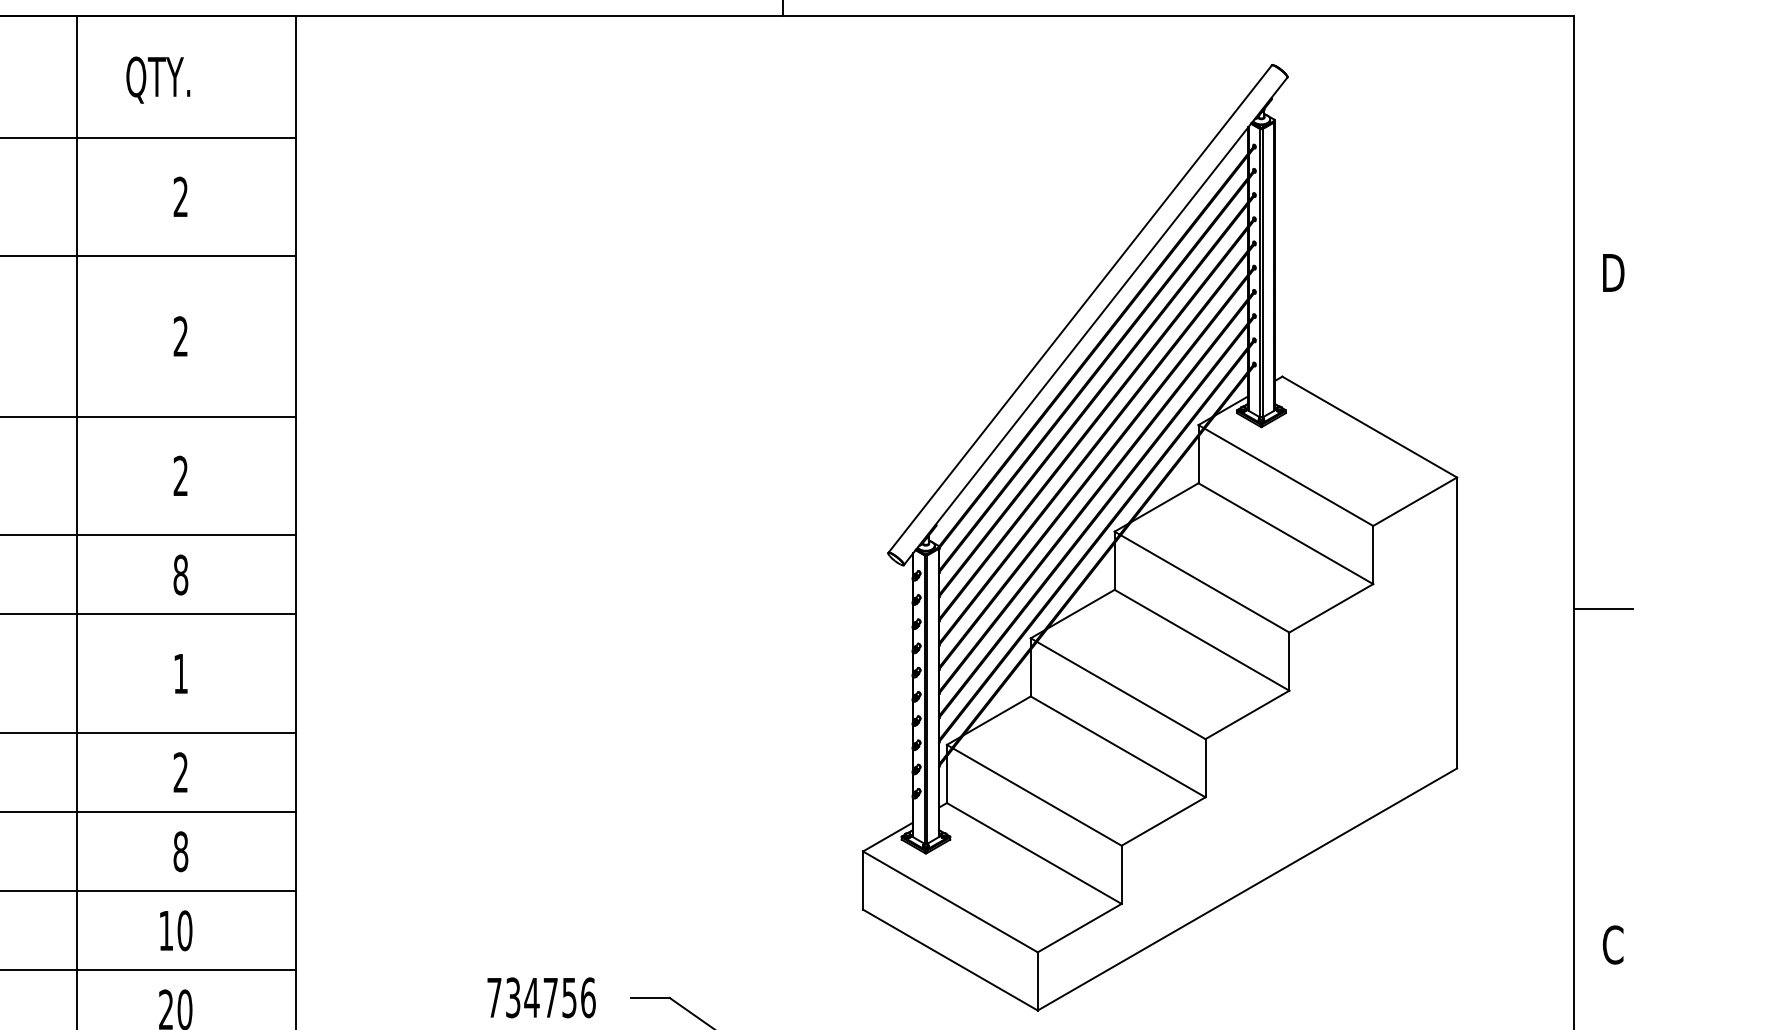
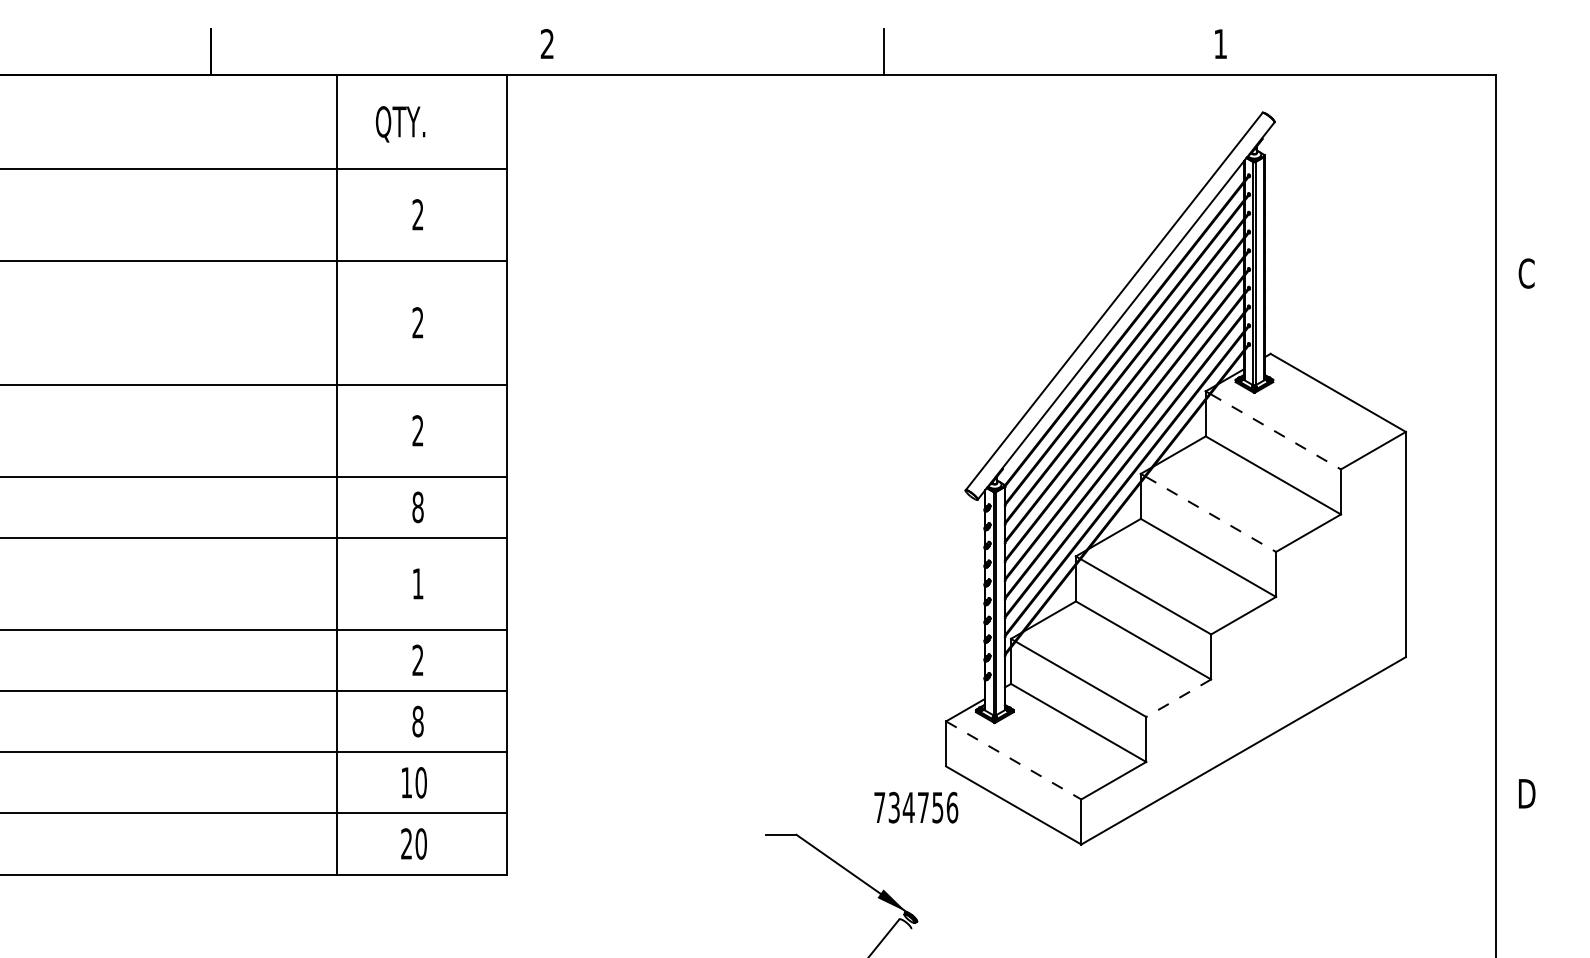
text: (1612, 272) -> (1526, 273), D -> C
line: (1289, 478) -> (1276, 432), solid -> dashed
line: (1205, 584) -> (1211, 514), solid -> dashed
line: (1603, 610) -> (1519, 534), removed
line: (1163, 821) -> (1178, 698), solid -> dashed
line: (951, 901) -> (1014, 760), solid -> dashed
text: (1612, 944) -> (1526, 793), C -> D
text: (541, 997) -> (916, 807), moved

